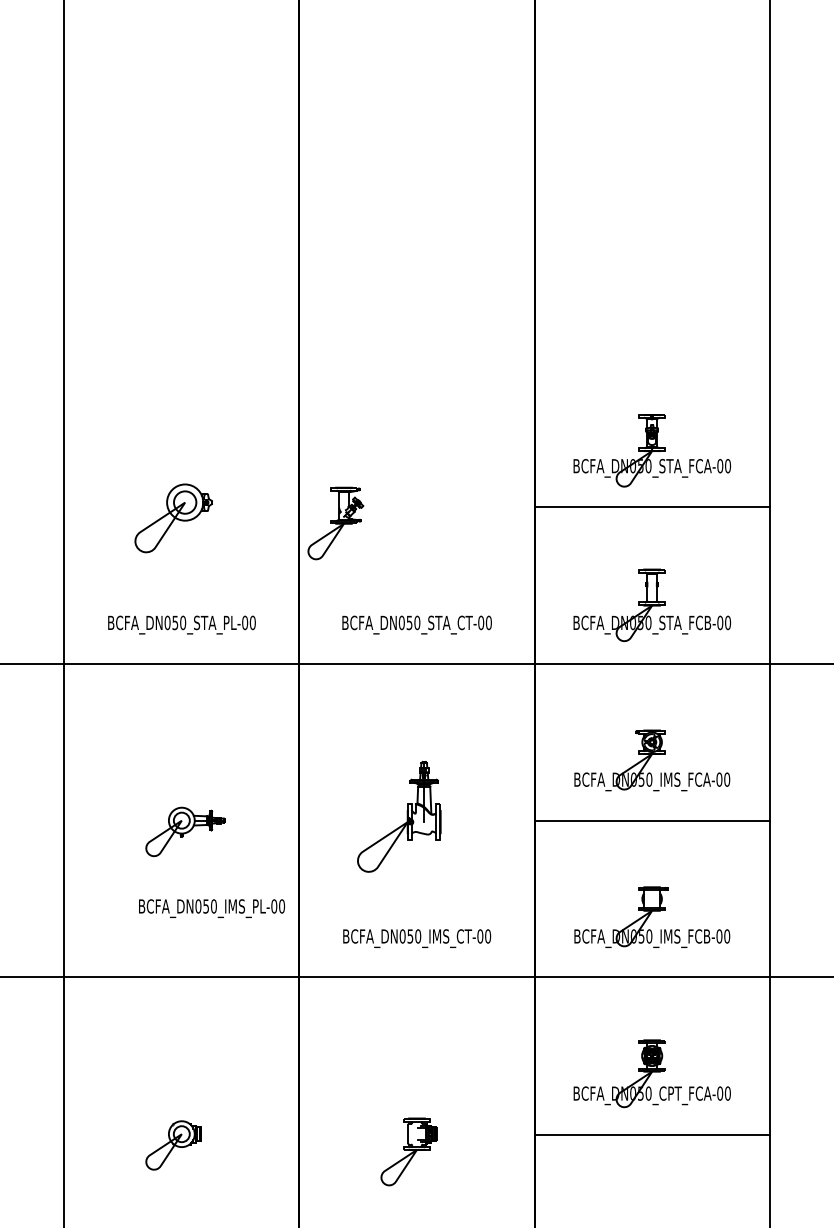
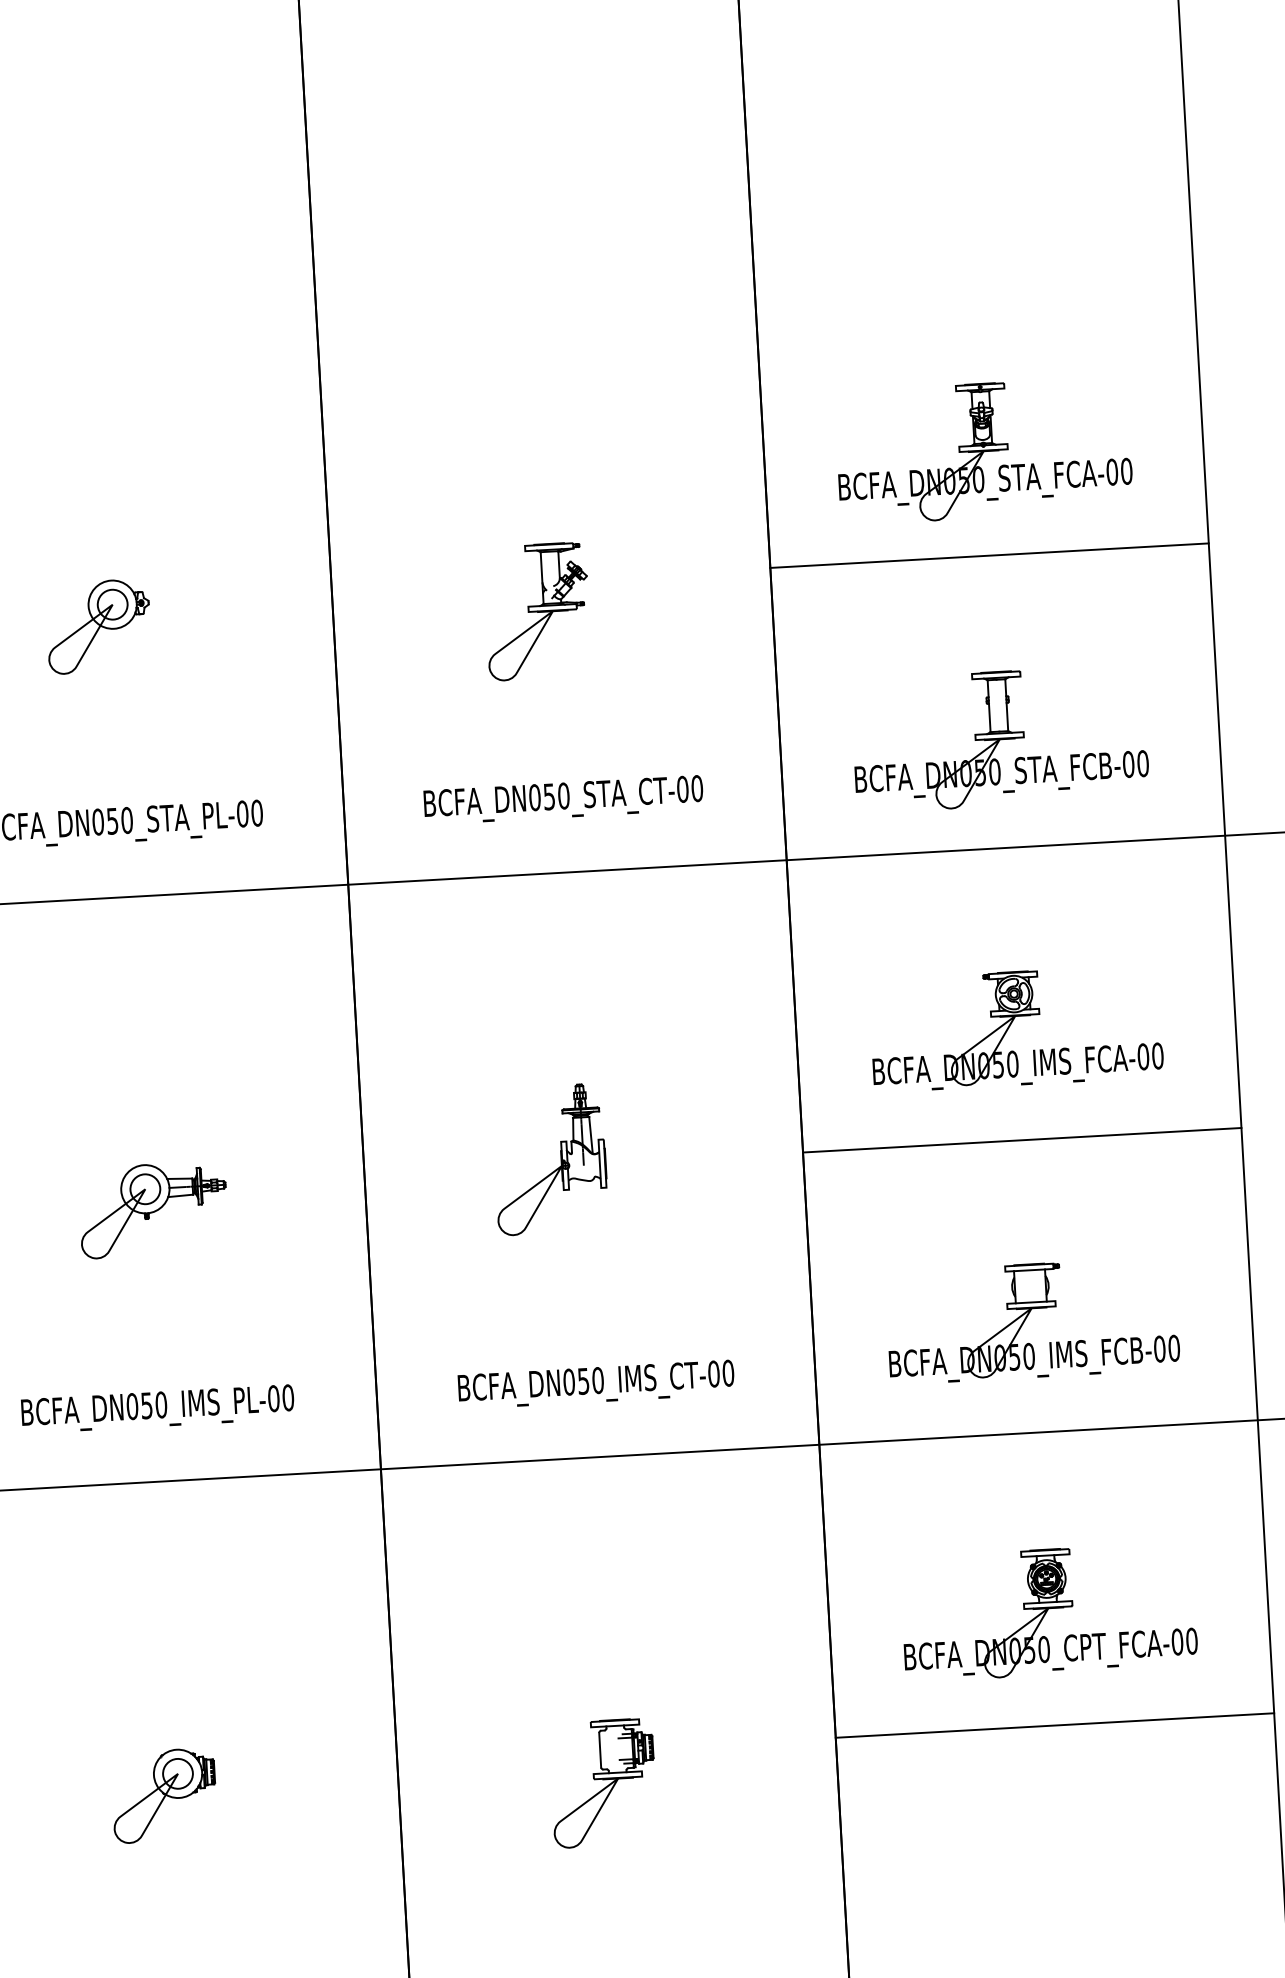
part: (173, 518) -> (98, 626), size x0.71
part: (335, 523) -> (536, 611), moved
part: (398, 816) -> (548, 1158), size x0.71
text: (211, 908) -> (157, 1409), moved

